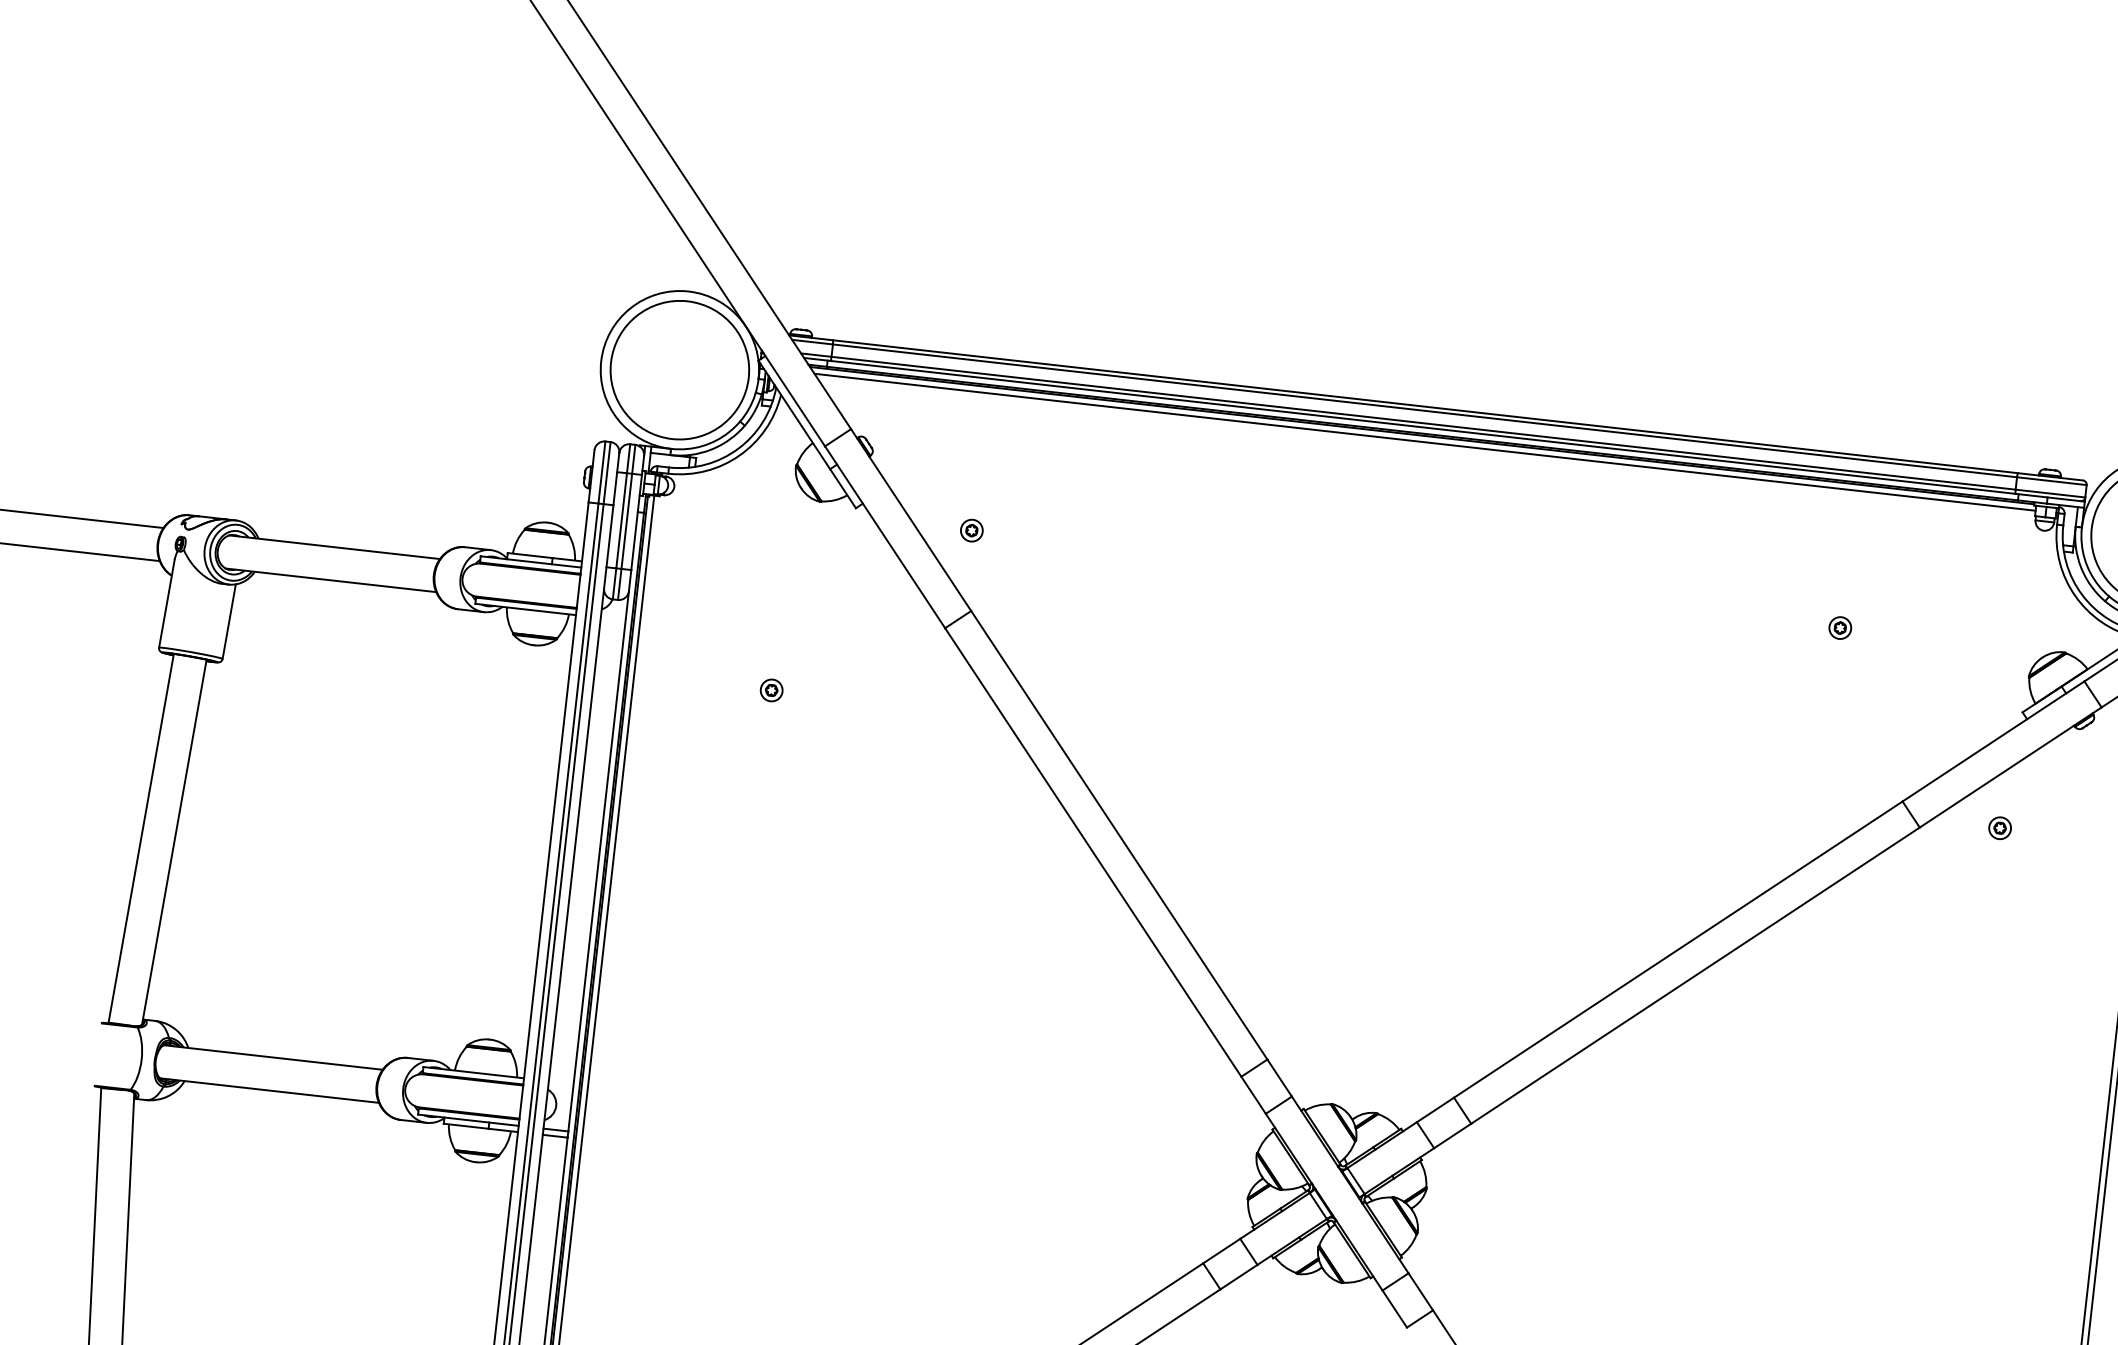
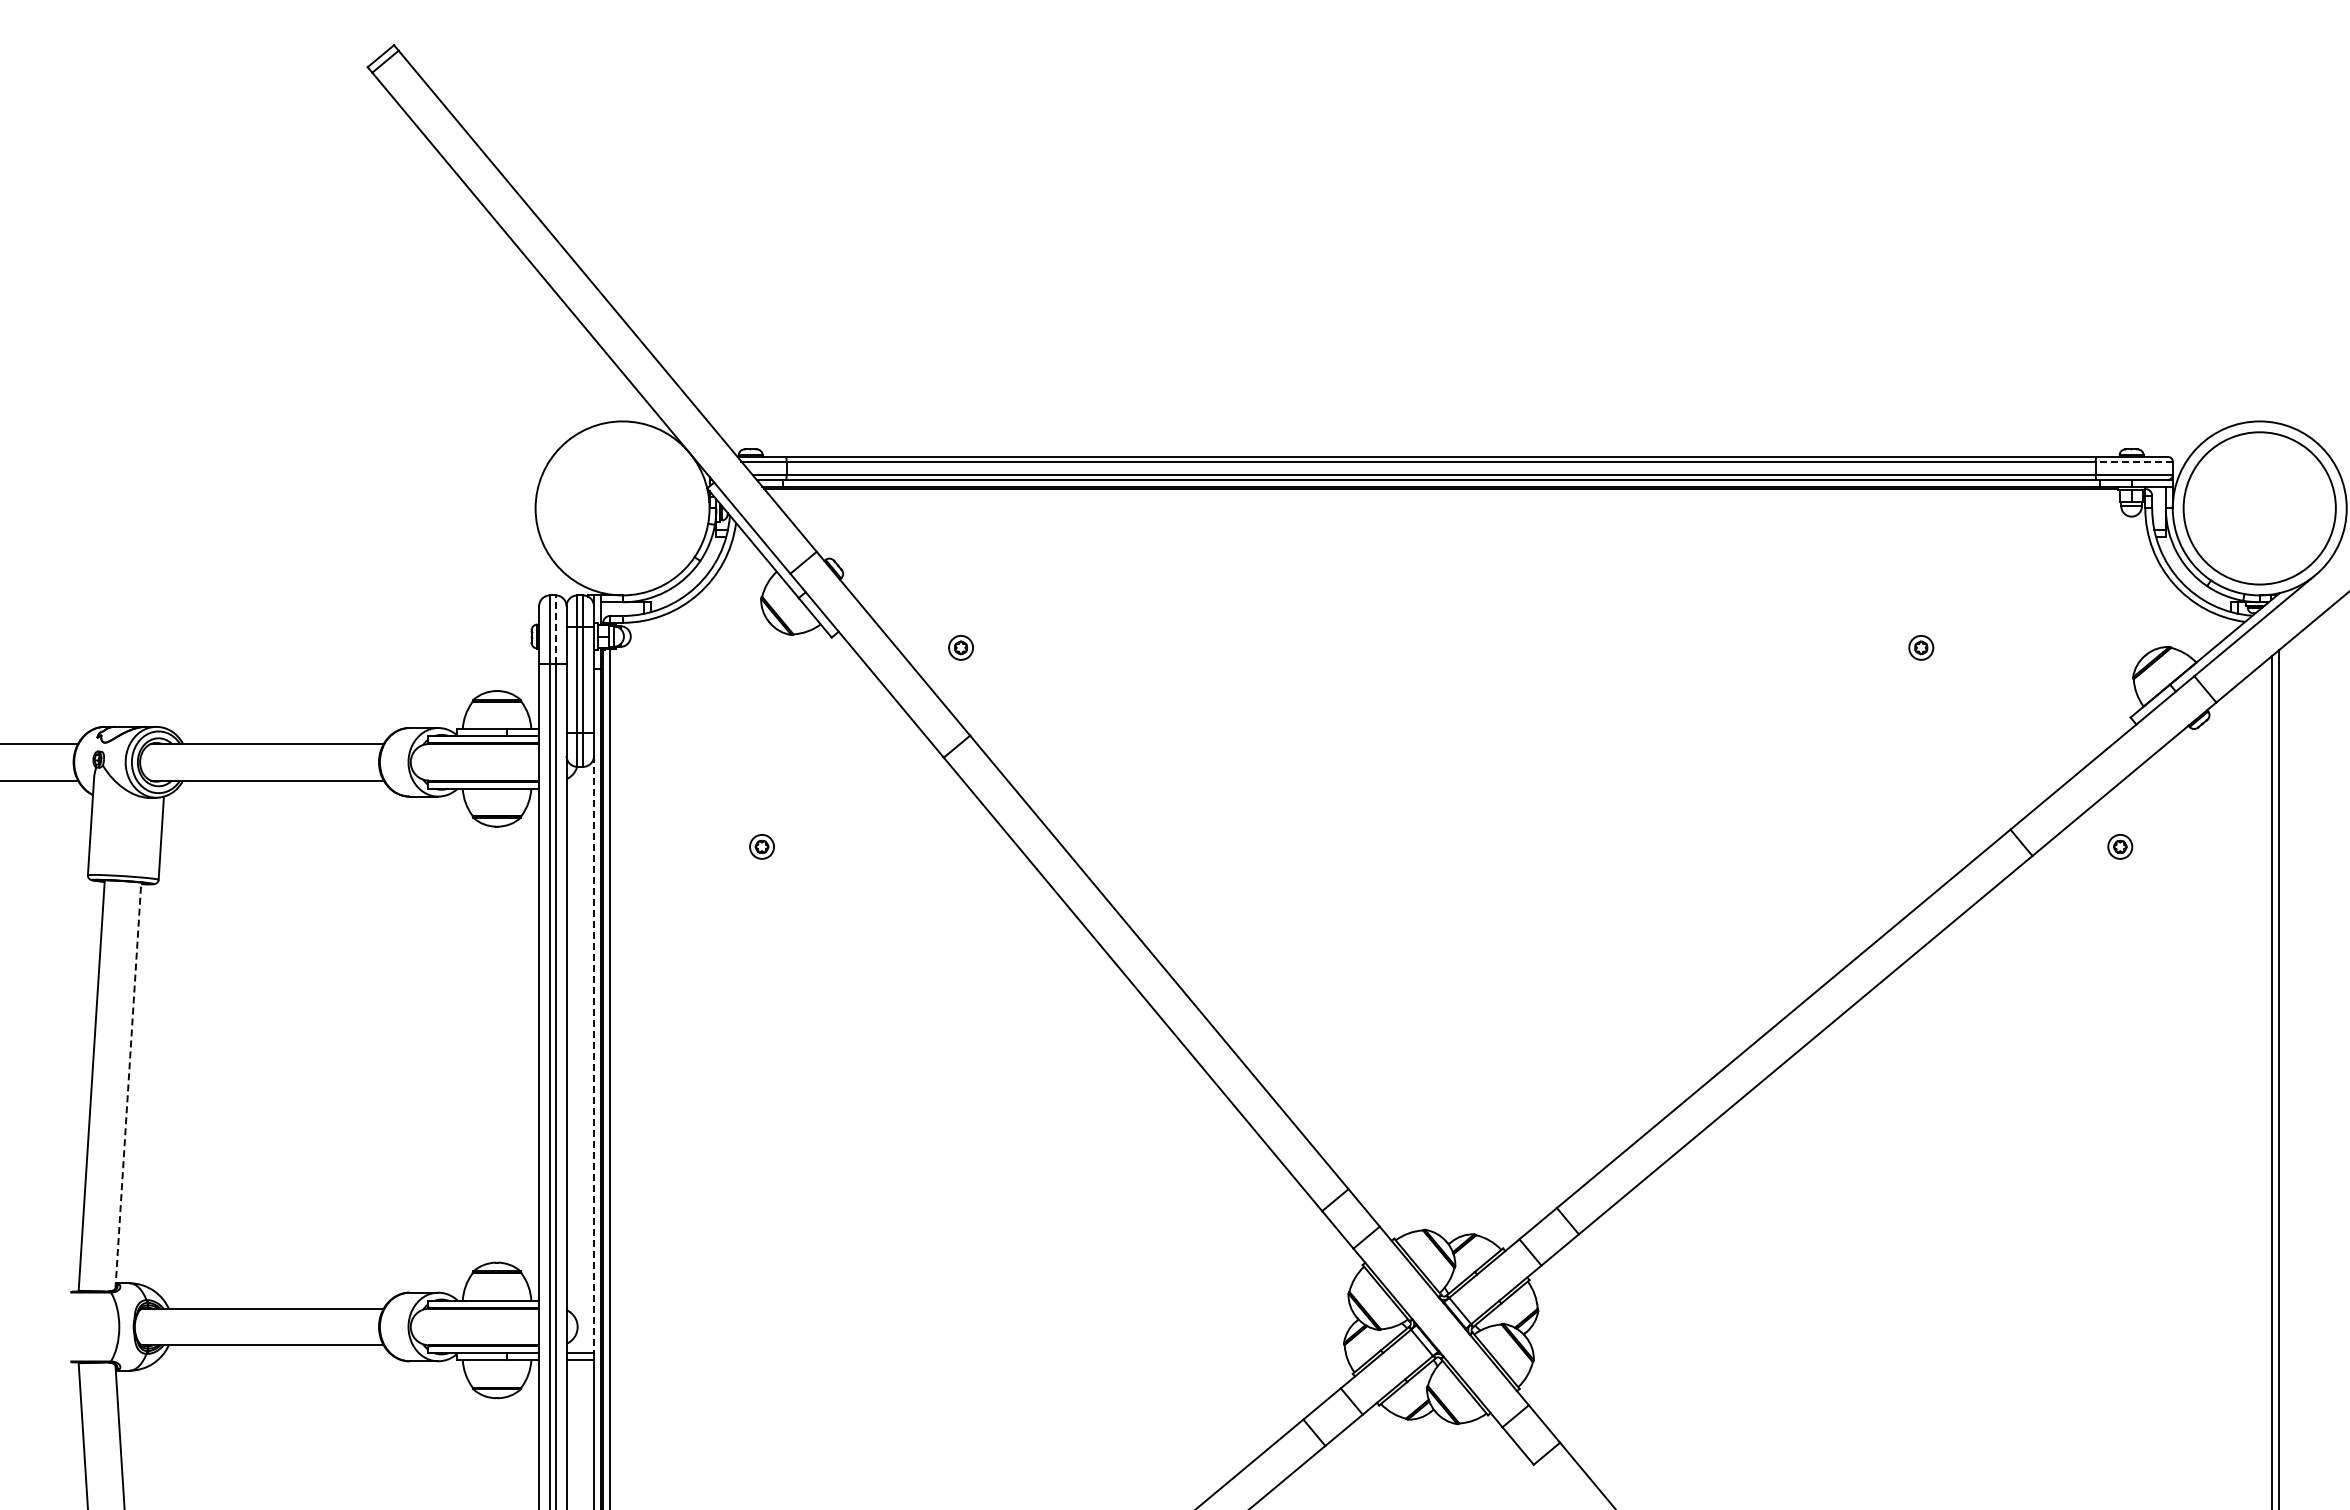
circle: (679, 370) -> (622, 508), removed
line: (1425, 441) -> (1445, 495), removed
line: (606, 472) -> (555, 629), solid -> dashed
line: (2051, 481) -> (2133, 461), solid -> dashed
line: (174, 842) -> (128, 1085), solid -> dashed
line: (599, 861) -> (594, 1054), solid -> dashed

